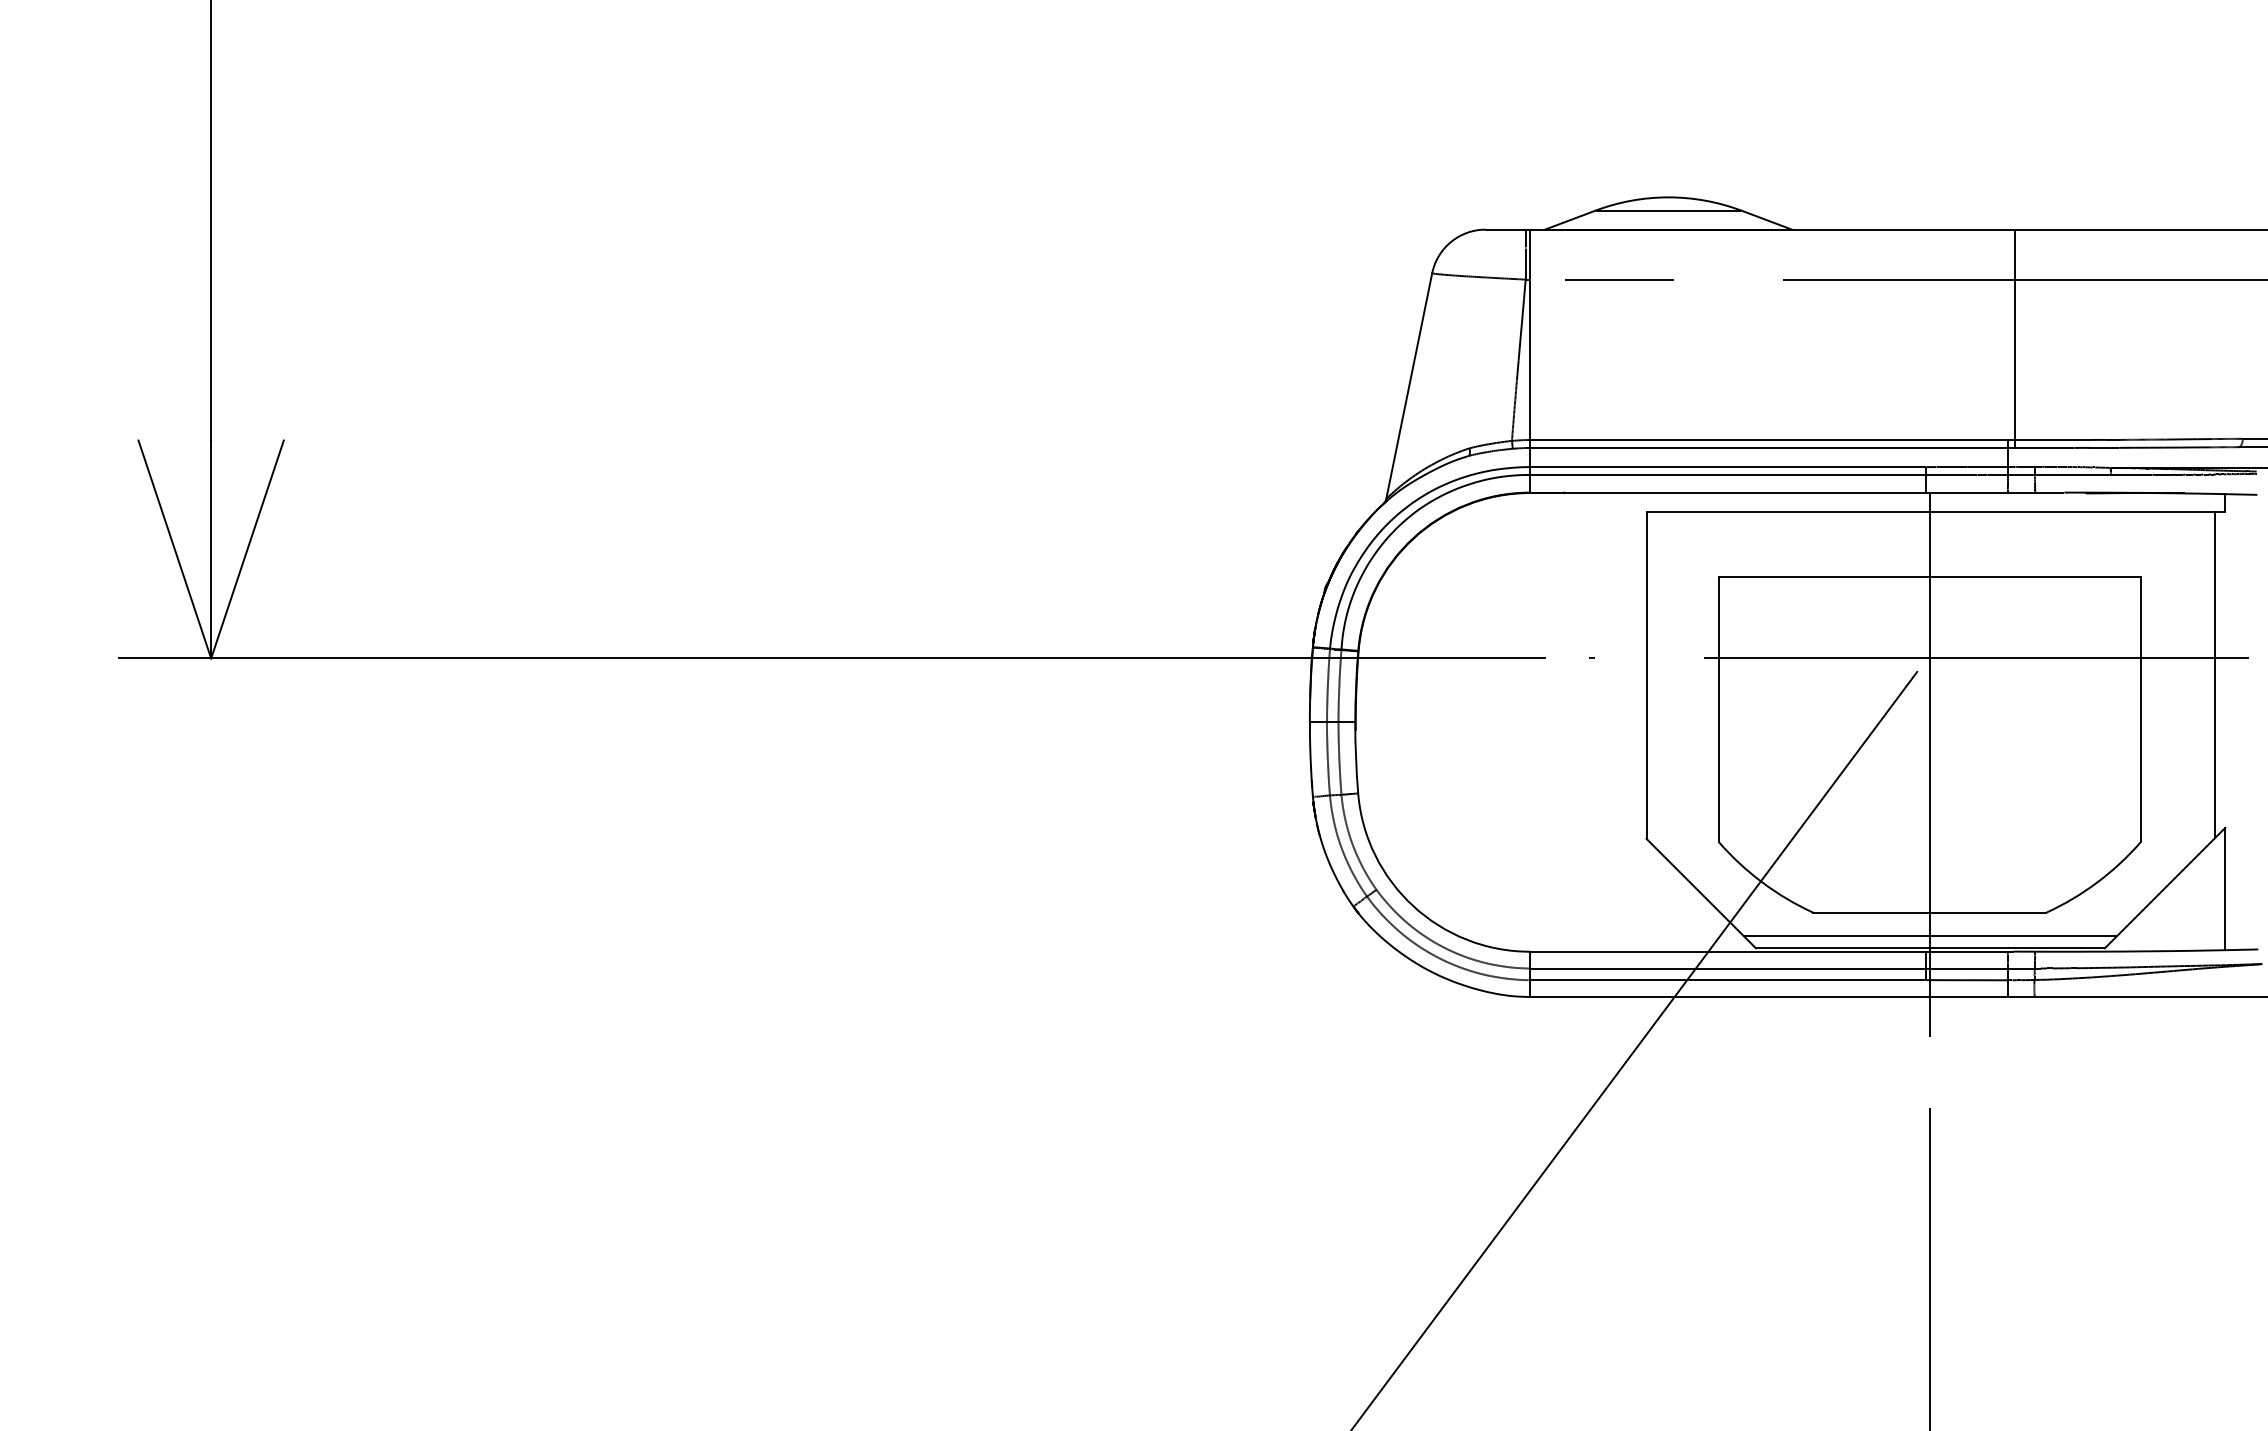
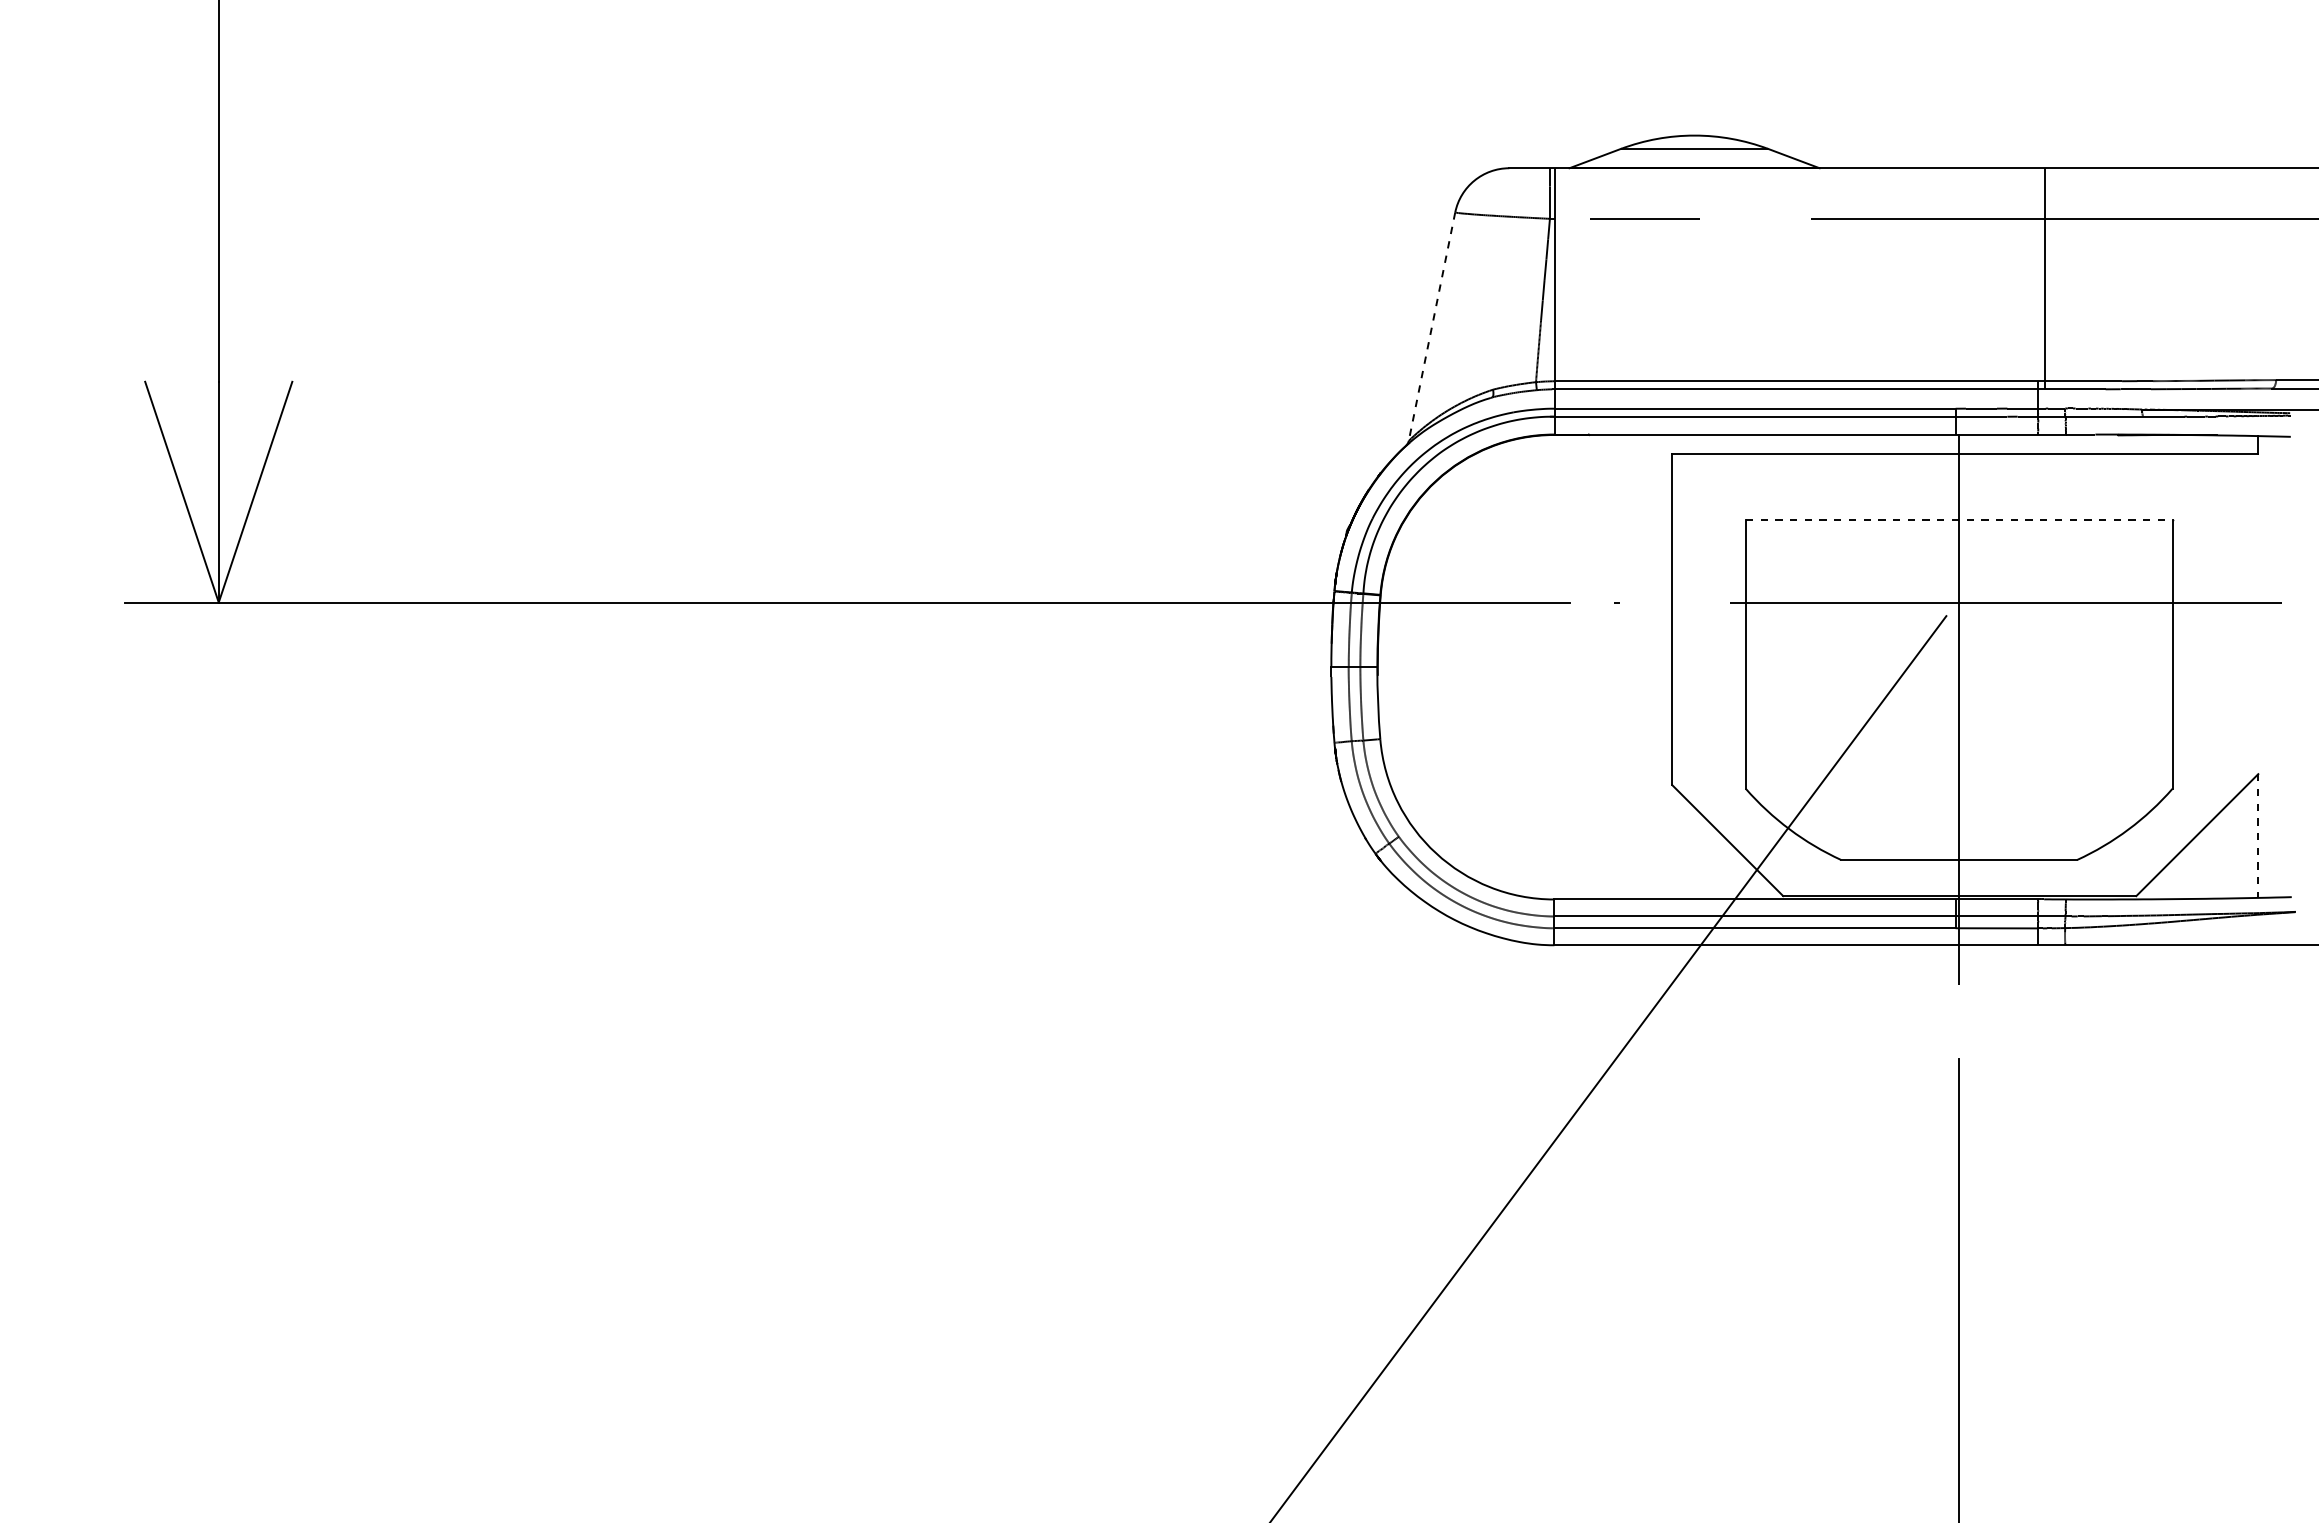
line: (1409, 385) -> (1432, 326), solid -> dashed
line: (1930, 576) -> (1959, 519), solid -> dashed
line: (2215, 674) -> (2248, 618), removed
line: (2225, 889) -> (2258, 836), solid -> dashed
line: (1930, 935) -> (1959, 883), removed

